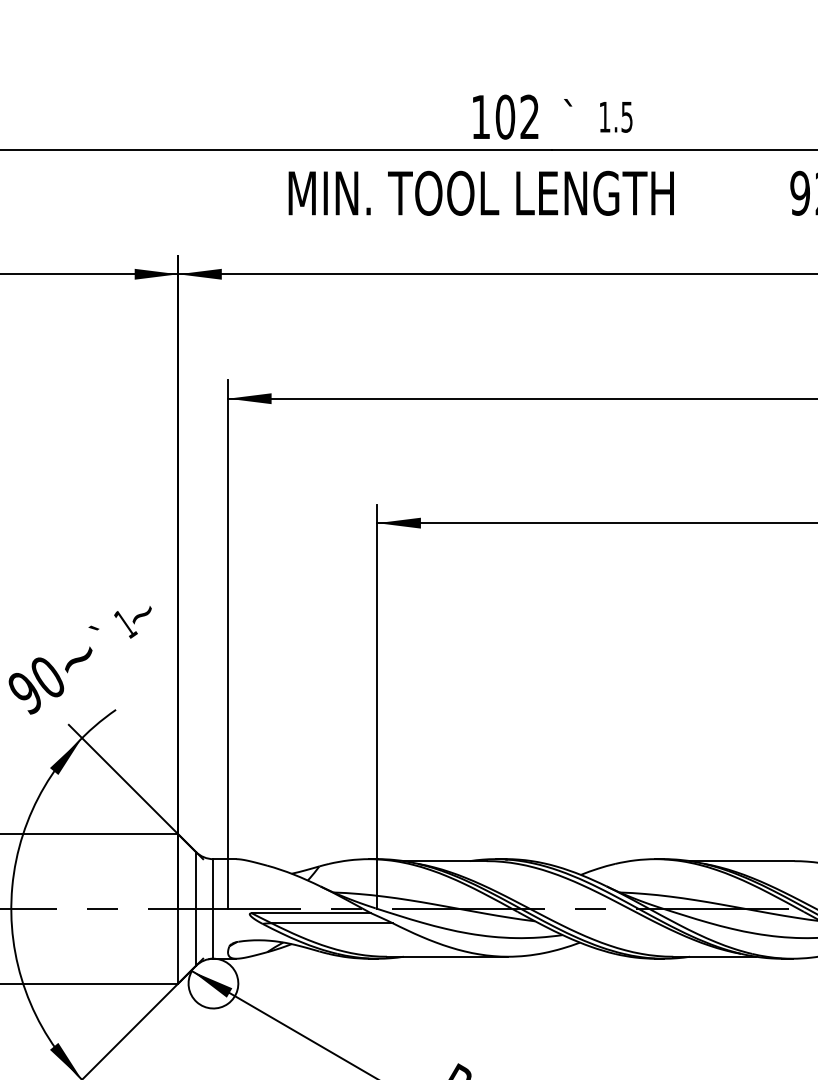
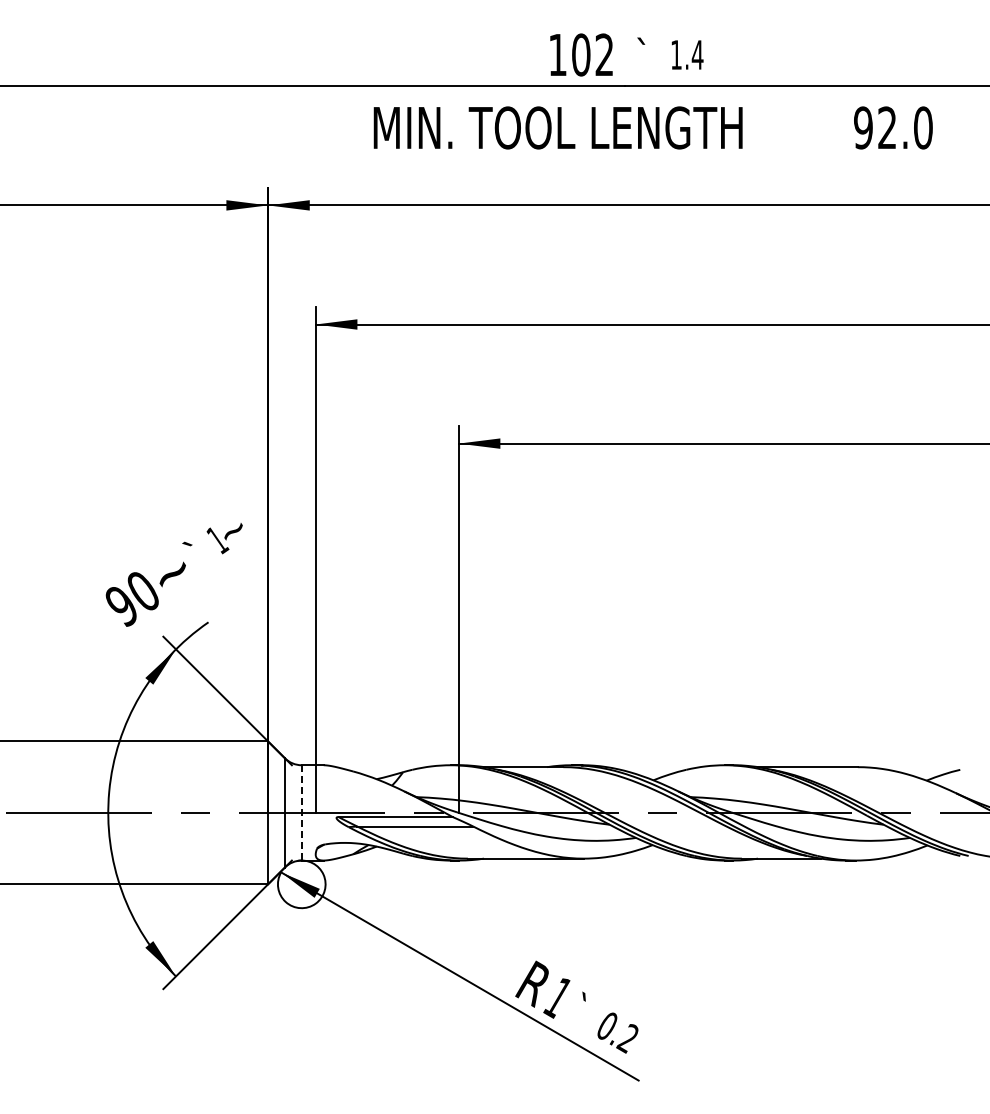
text: (626, 117) -> (697, 55), 1.5 -> 1.4
line: (213, 908) -> (301, 812), solid -> dashed

